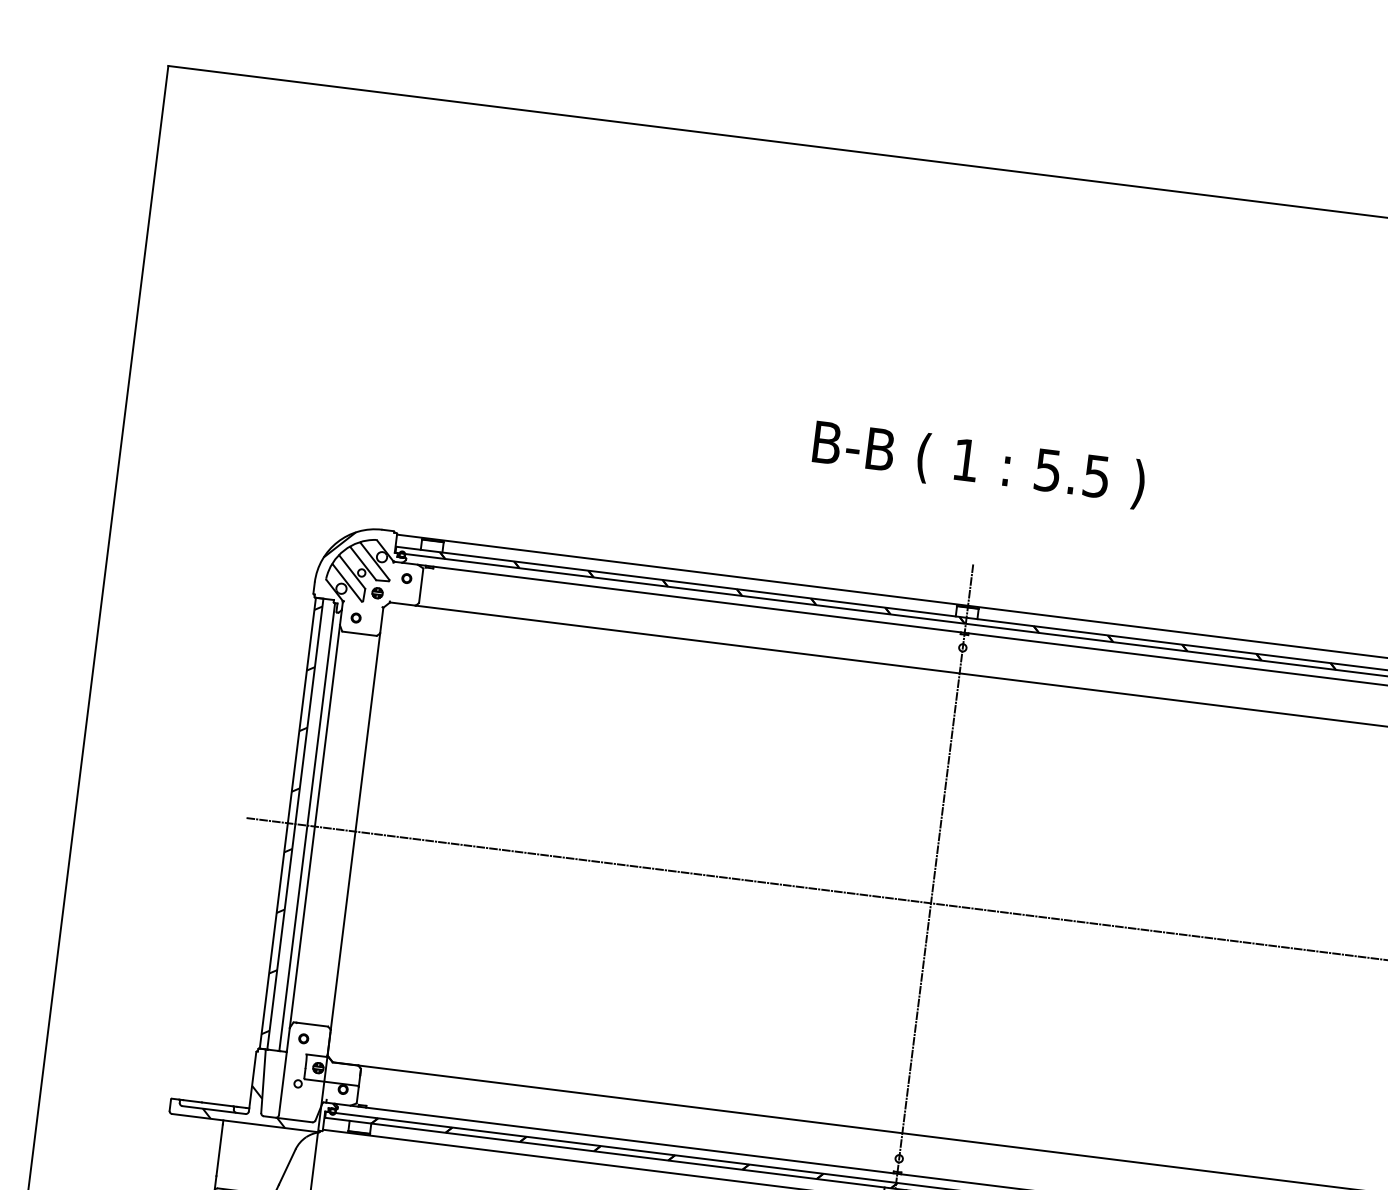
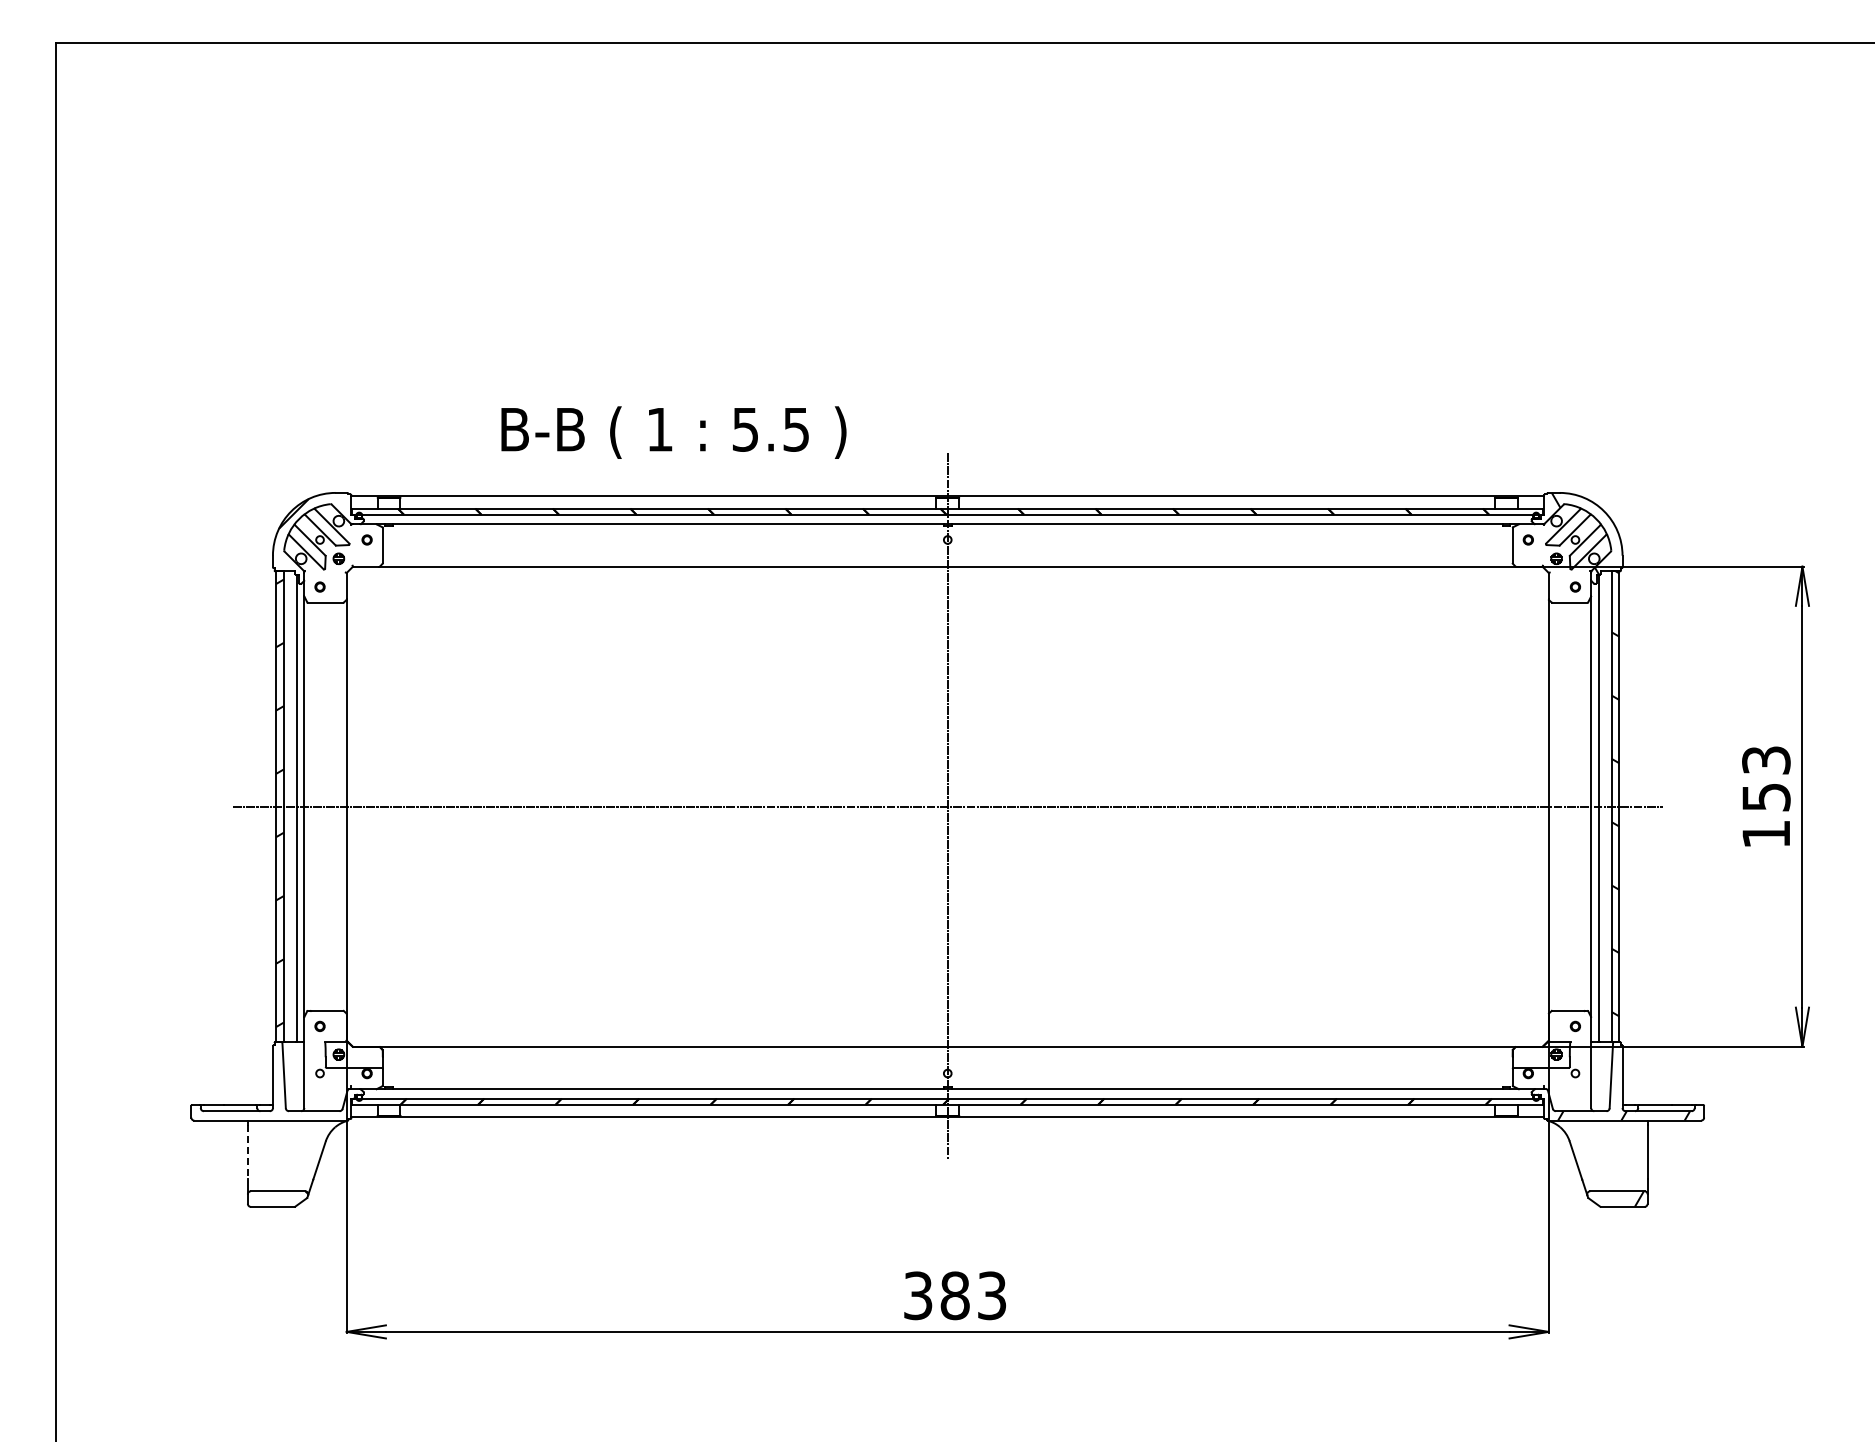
text: (978, 464) -> (673, 432), moved
hatch: (270, 1106) -> (294, 1100), removed
line: (219, 1149) -> (247, 1151), solid -> dashed

